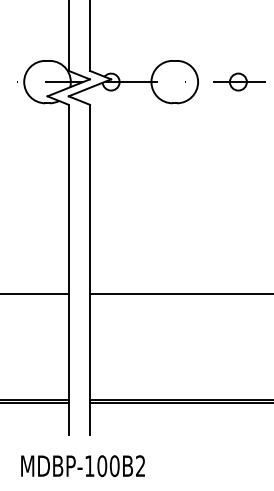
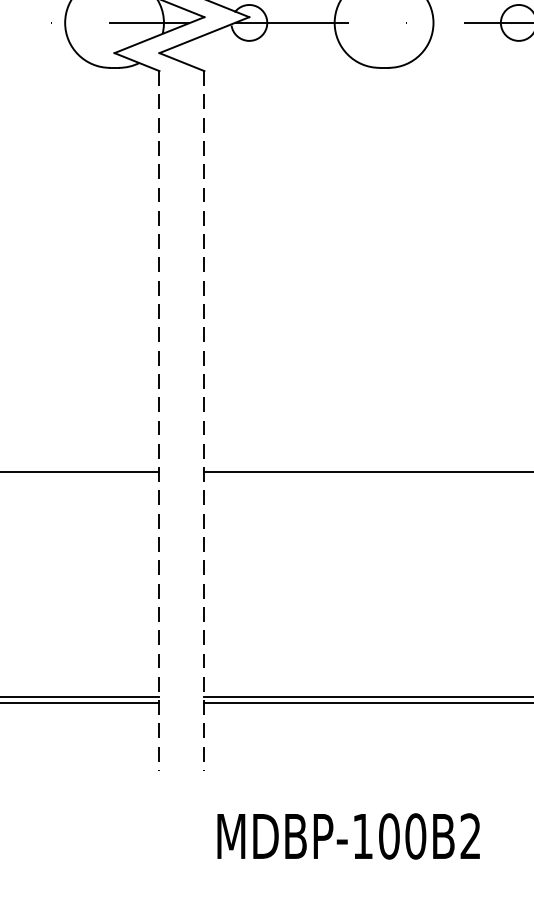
line: (68, 270) -> (158, 422), solid -> dashed
line: (89, 270) -> (203, 422), solid -> dashed
text: (82, 466) -> (347, 837), moved

